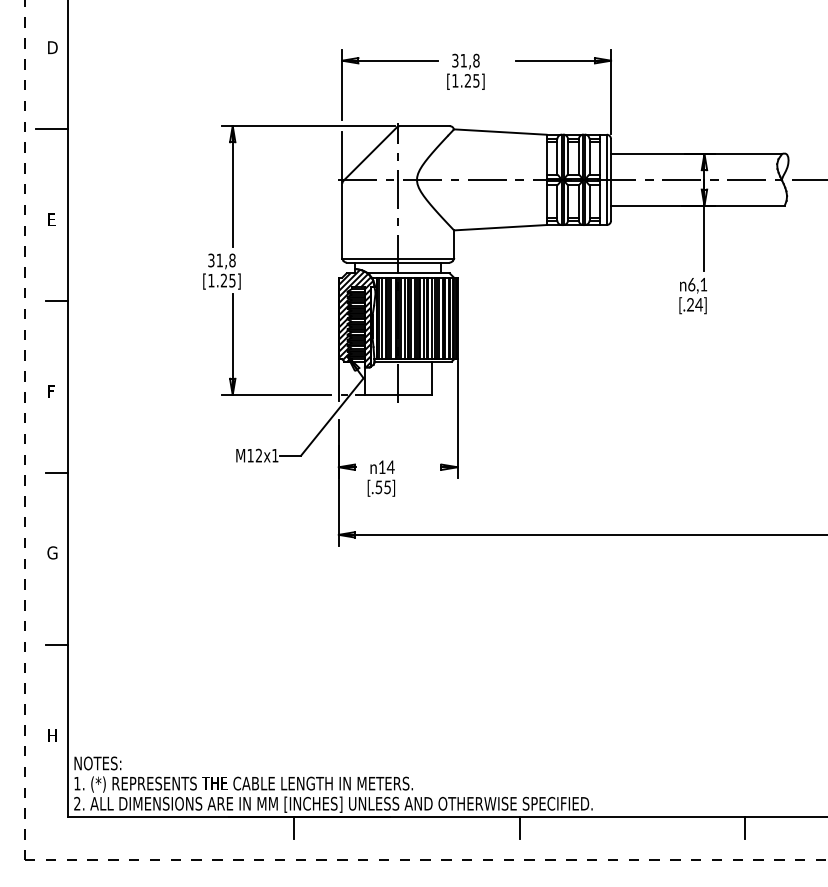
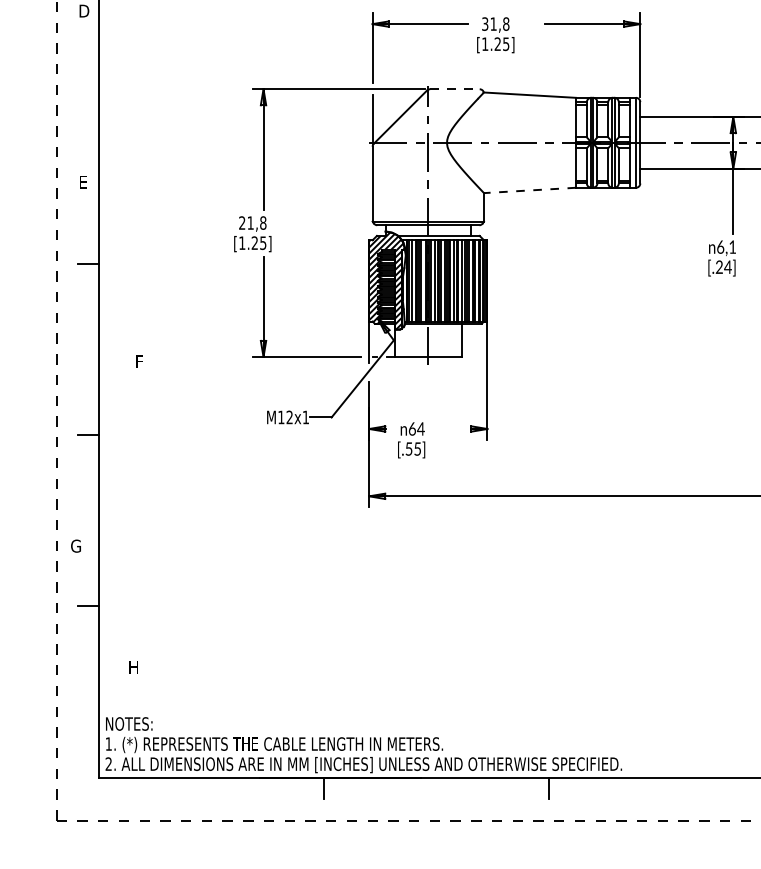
line: (424, 126) -> (454, 89), solid -> dashed
line: (51, 129) -> (83, 92), removed
line: (499, 227) -> (529, 190), solid -> dashed
text: (211, 260) -> (242, 223), 31,8 -> 21,8
text: (51, 391) -> (139, 361), moved
text: (381, 466) -> (411, 428), 14 -> 64
text: (52, 552) -> (76, 545), moved
text: (52, 735) -> (133, 667), moved

